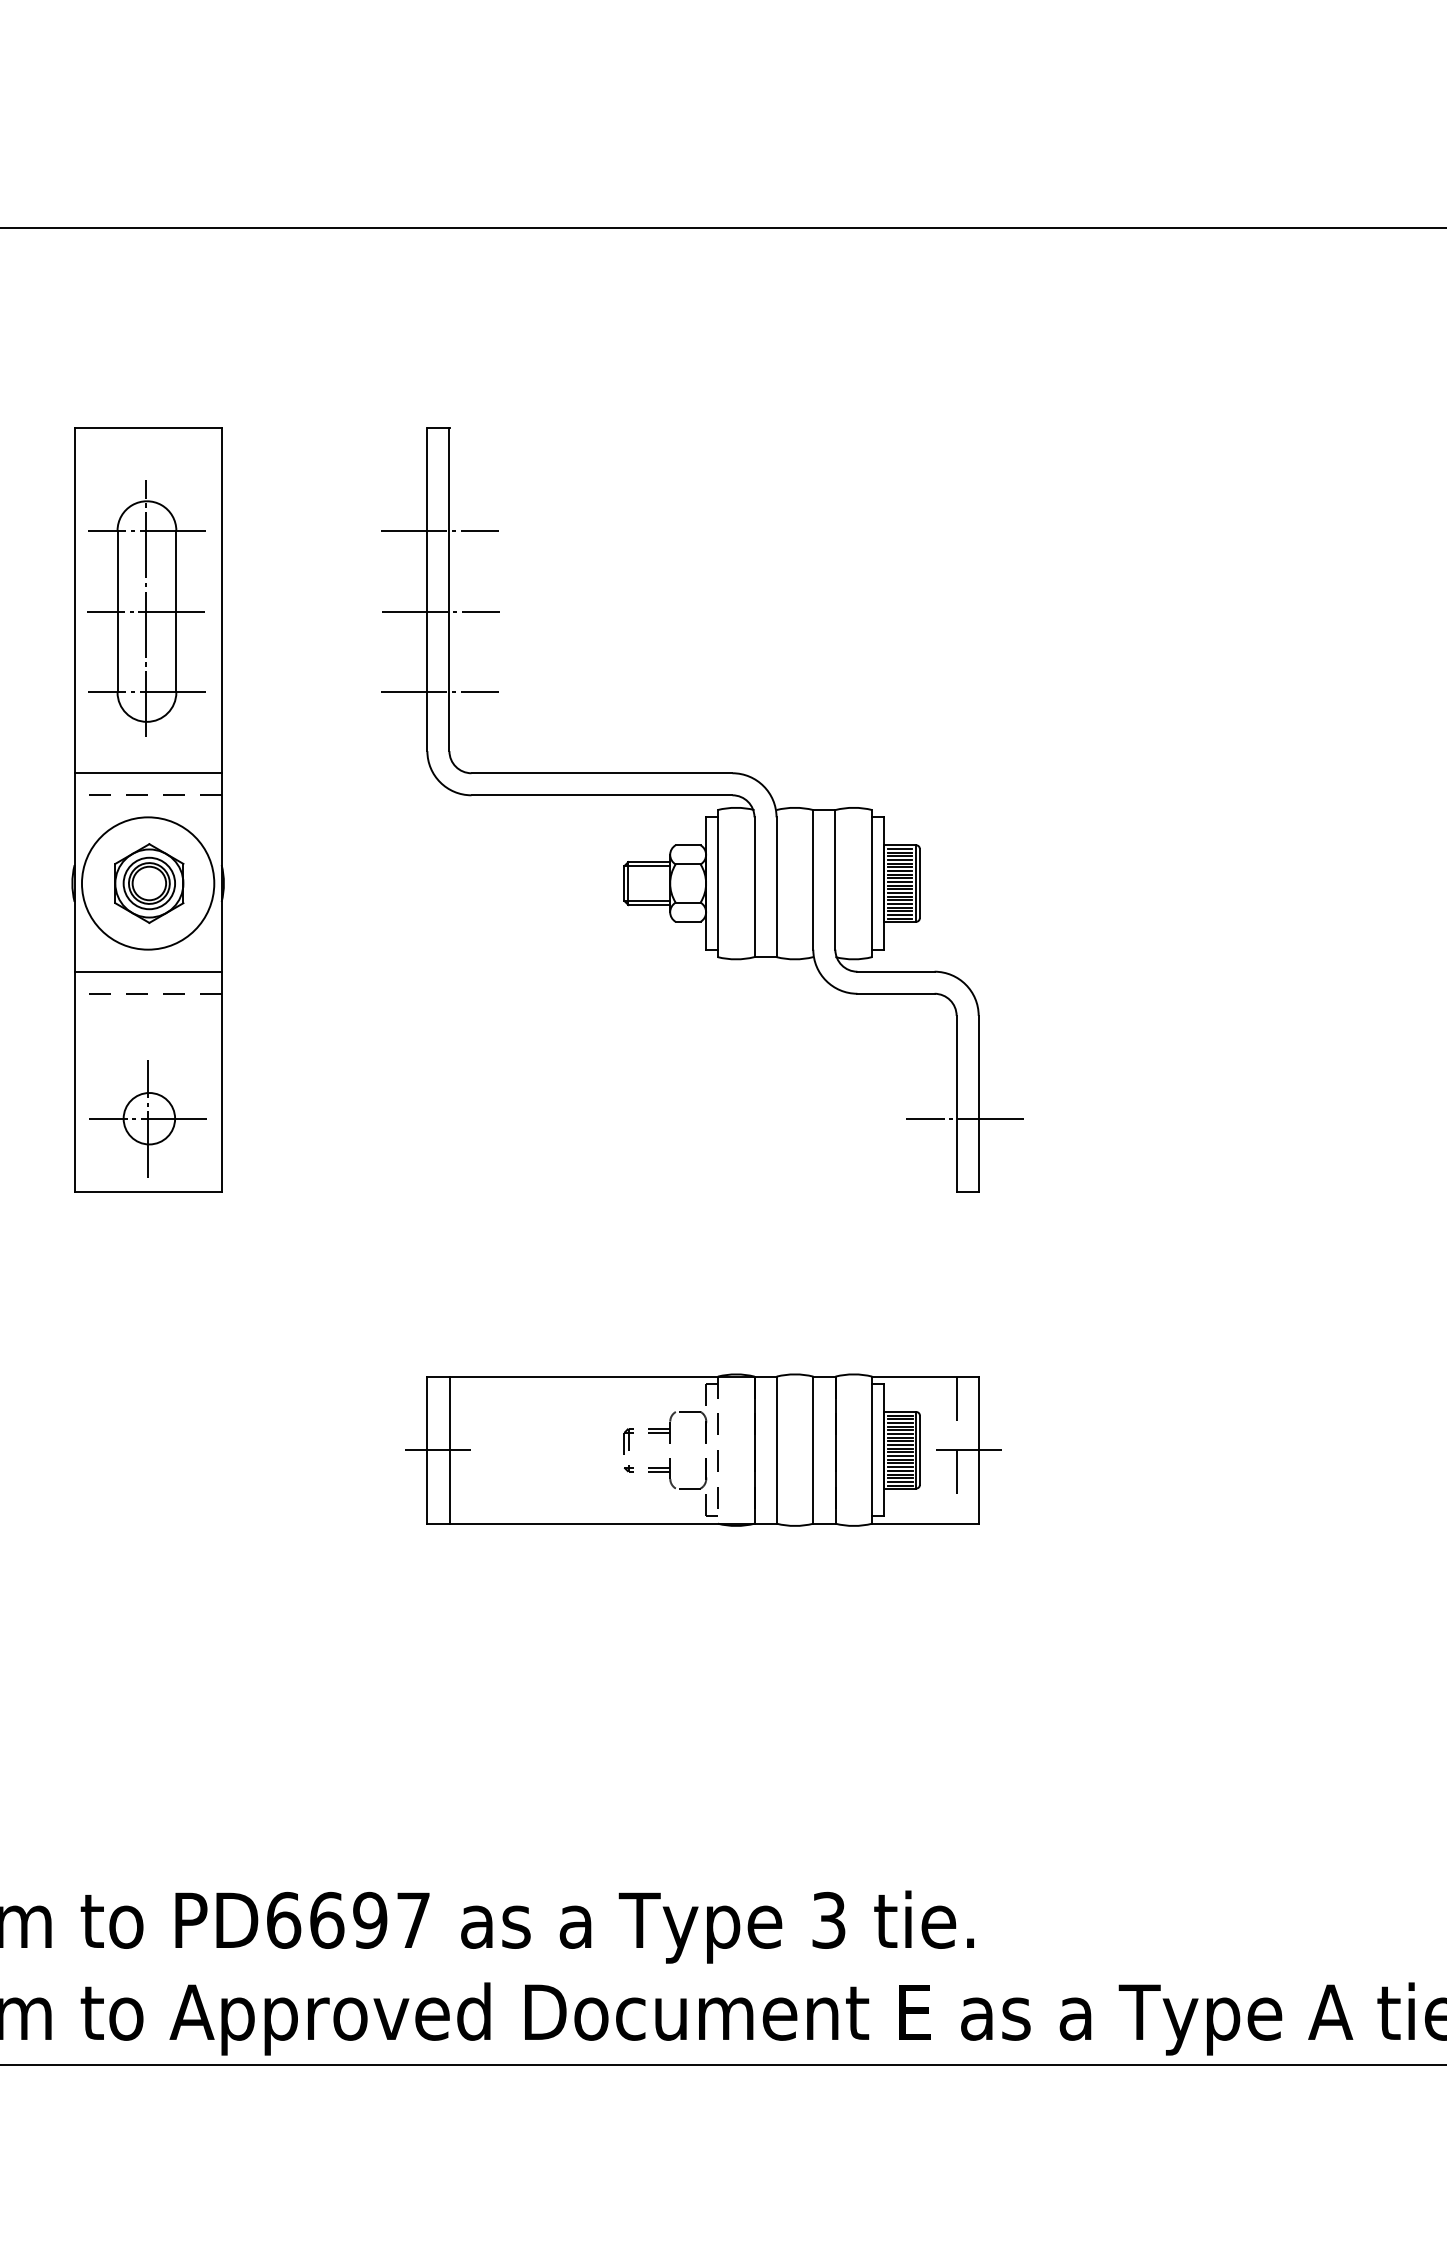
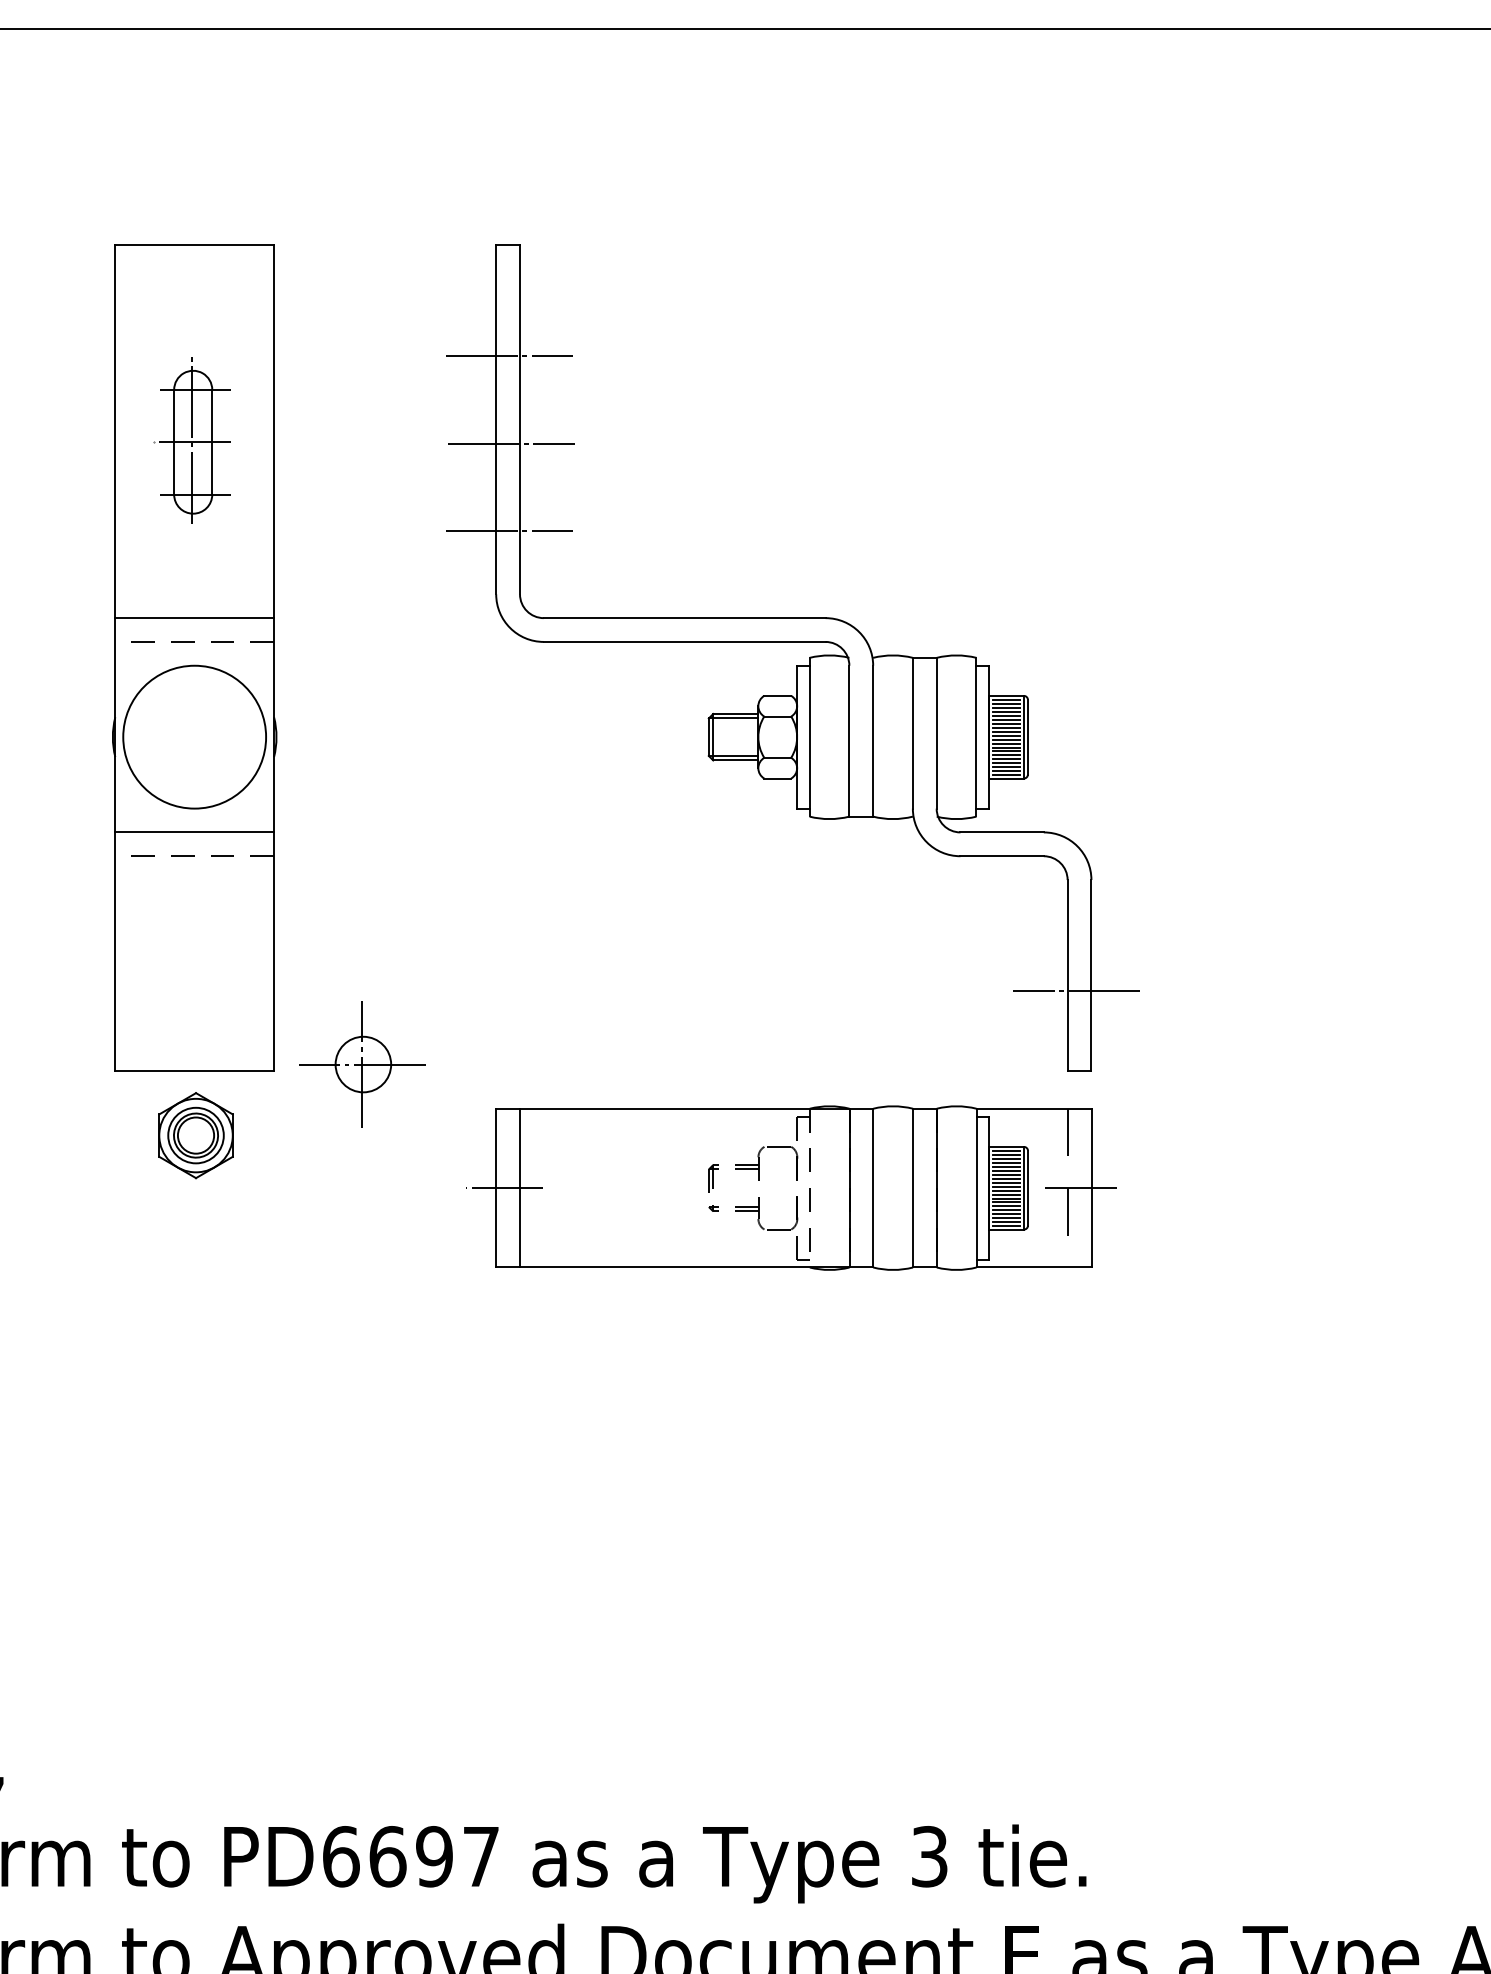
part: (146, 608) -> (192, 440), size x0.6
part: (149, 883) -> (196, 1135), moved
part: (147, 1118) -> (361, 1064), moved
part: (703, 1449) -> (794, 1187), moved

